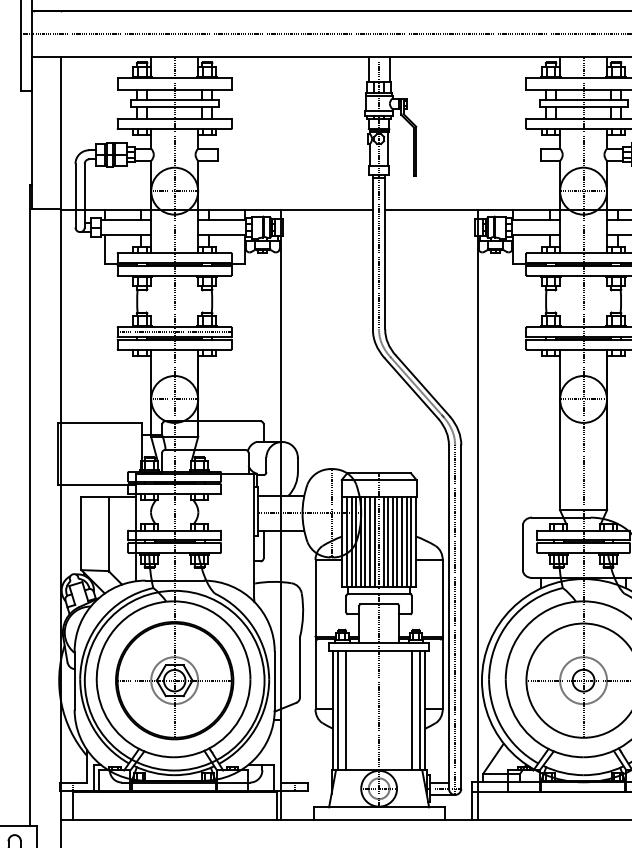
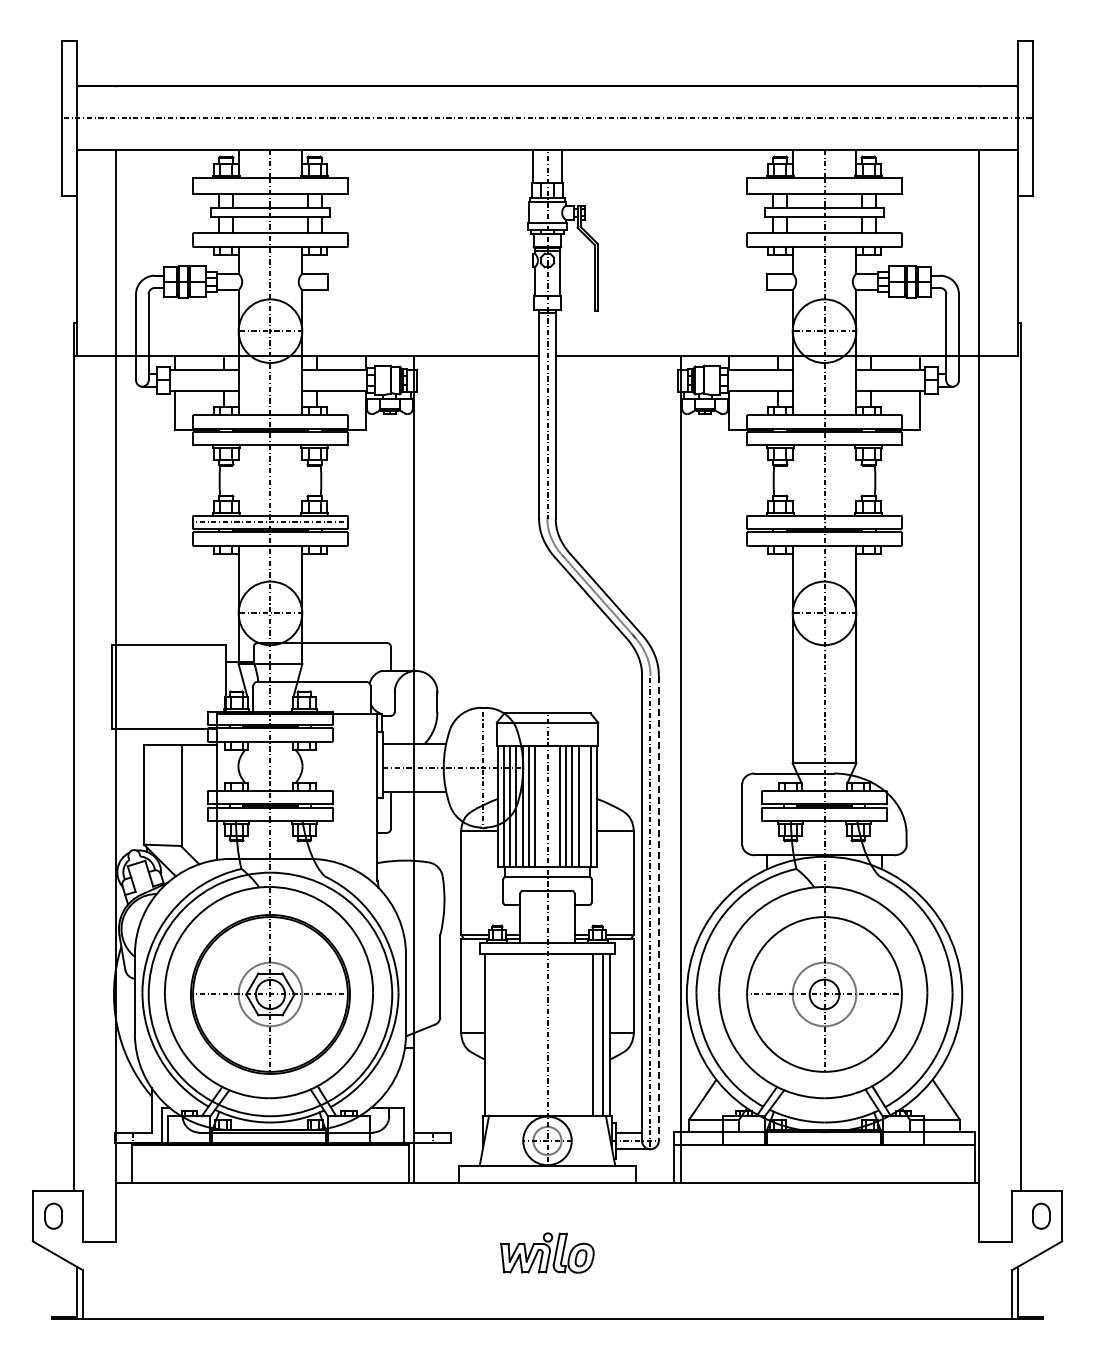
line: (374, 541) -> (541, 806), removed
line: (383, 541) -> (553, 806), removed
line: (406, 541) -> (584, 806), removed
line: (461, 617) -> (658, 908), solid -> dashed
line: (338, 710) -> (492, 1034), removed
line: (345, 710) -> (502, 1034), removed

